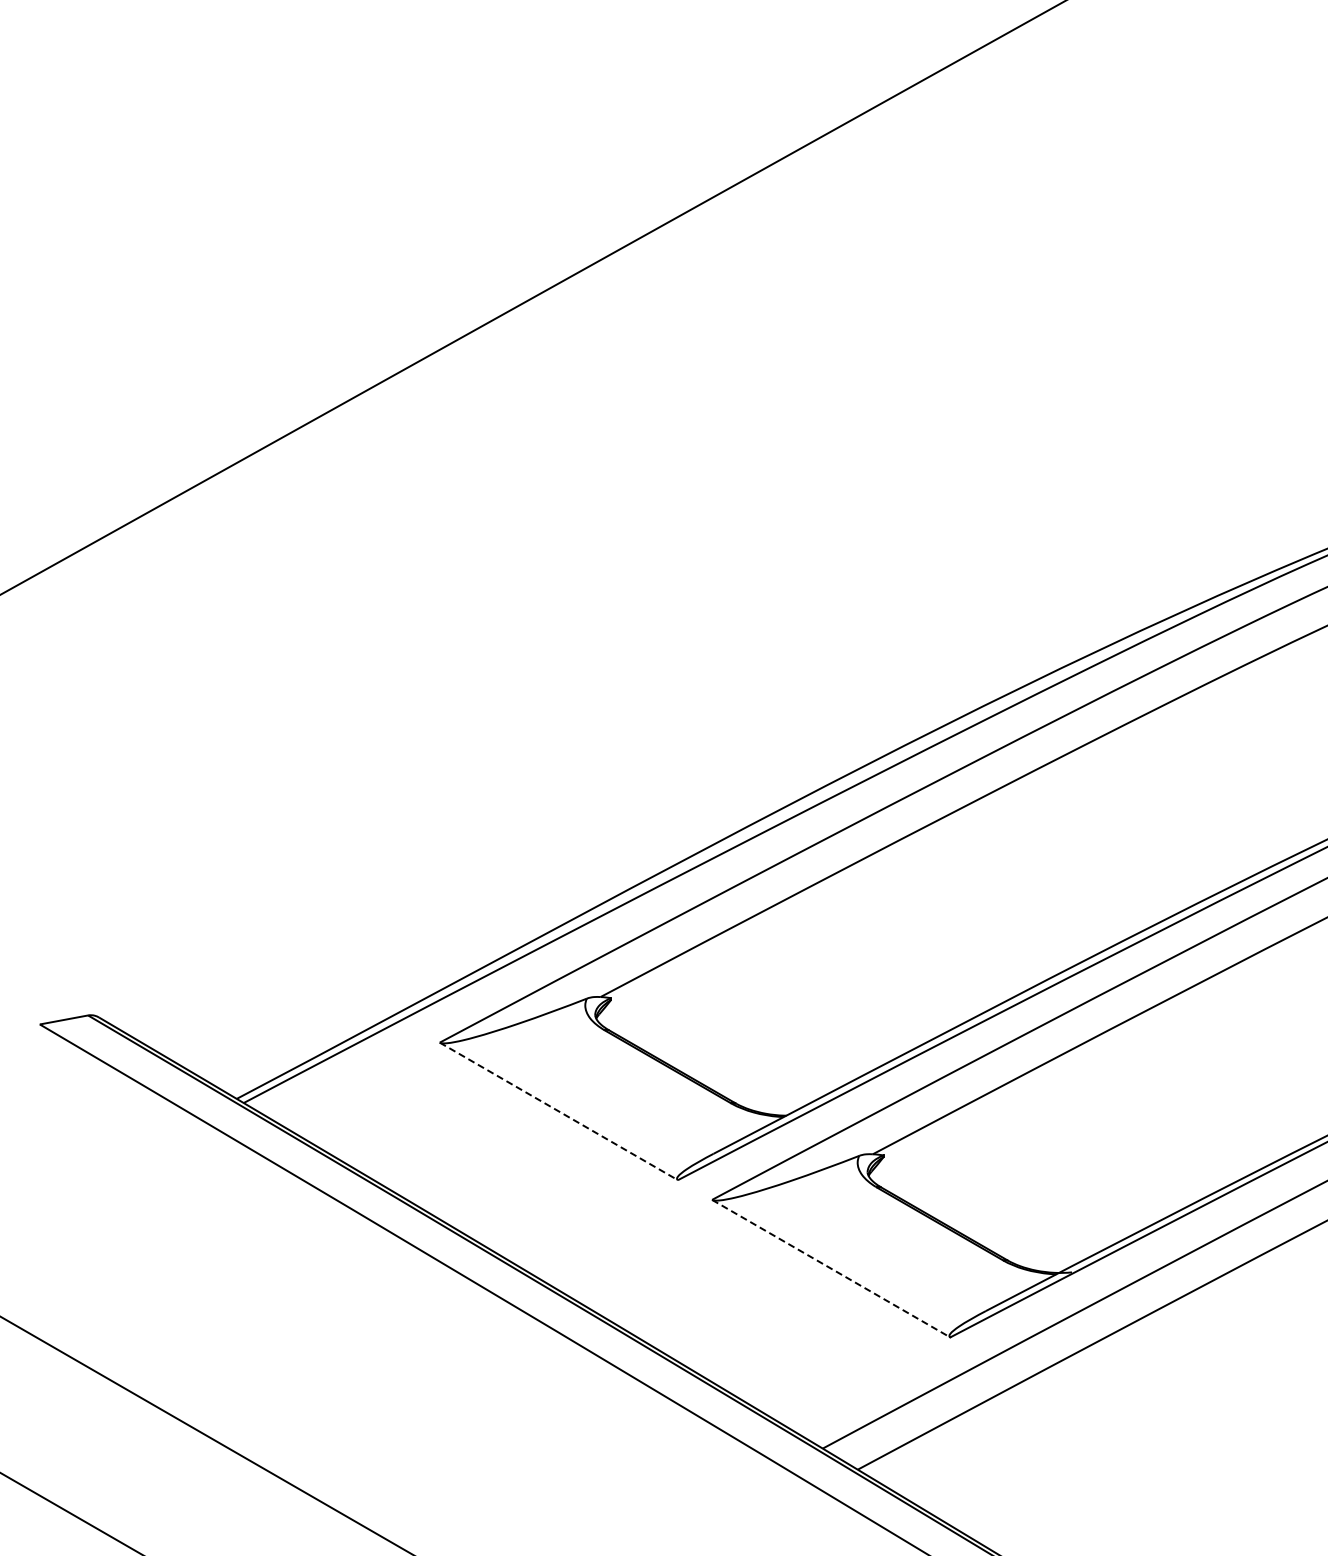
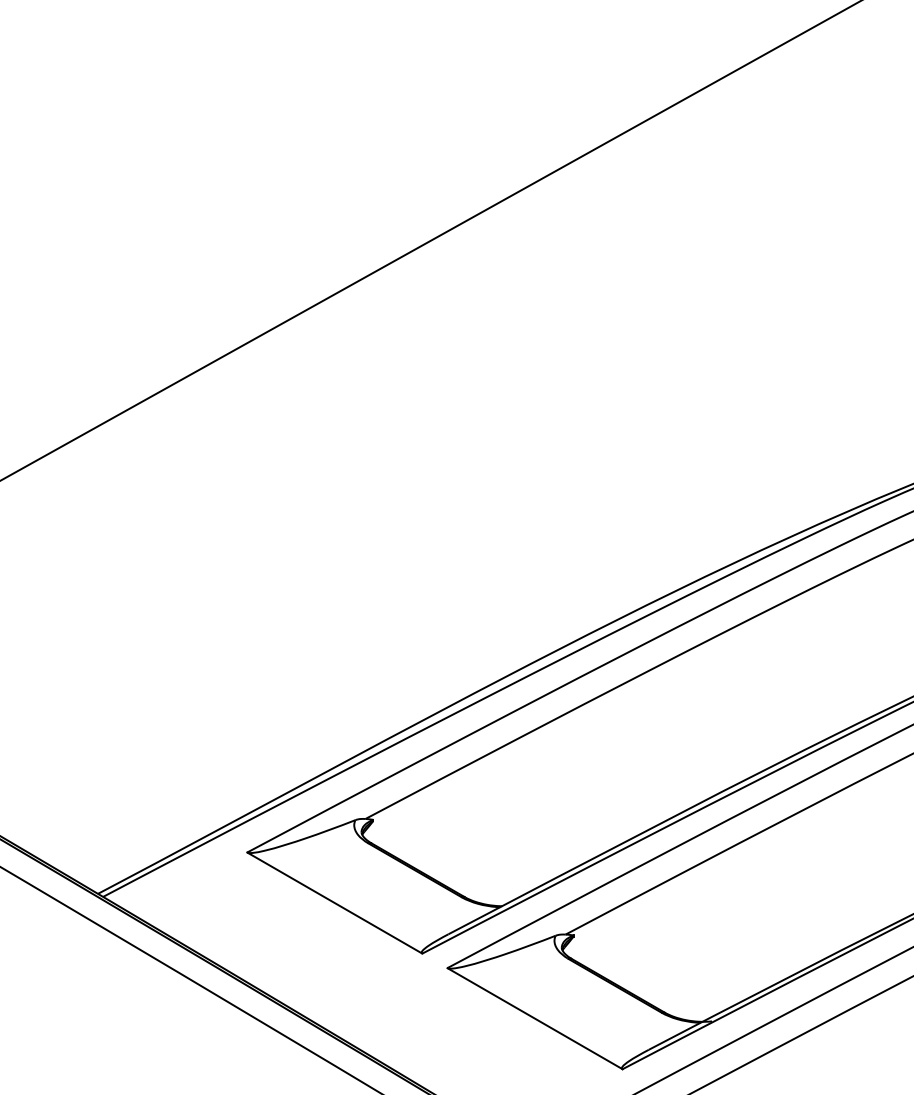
line: (559, 1111) -> (335, 903), dashed -> solid
line: (831, 1268) -> (535, 1018), dashed -> solid

